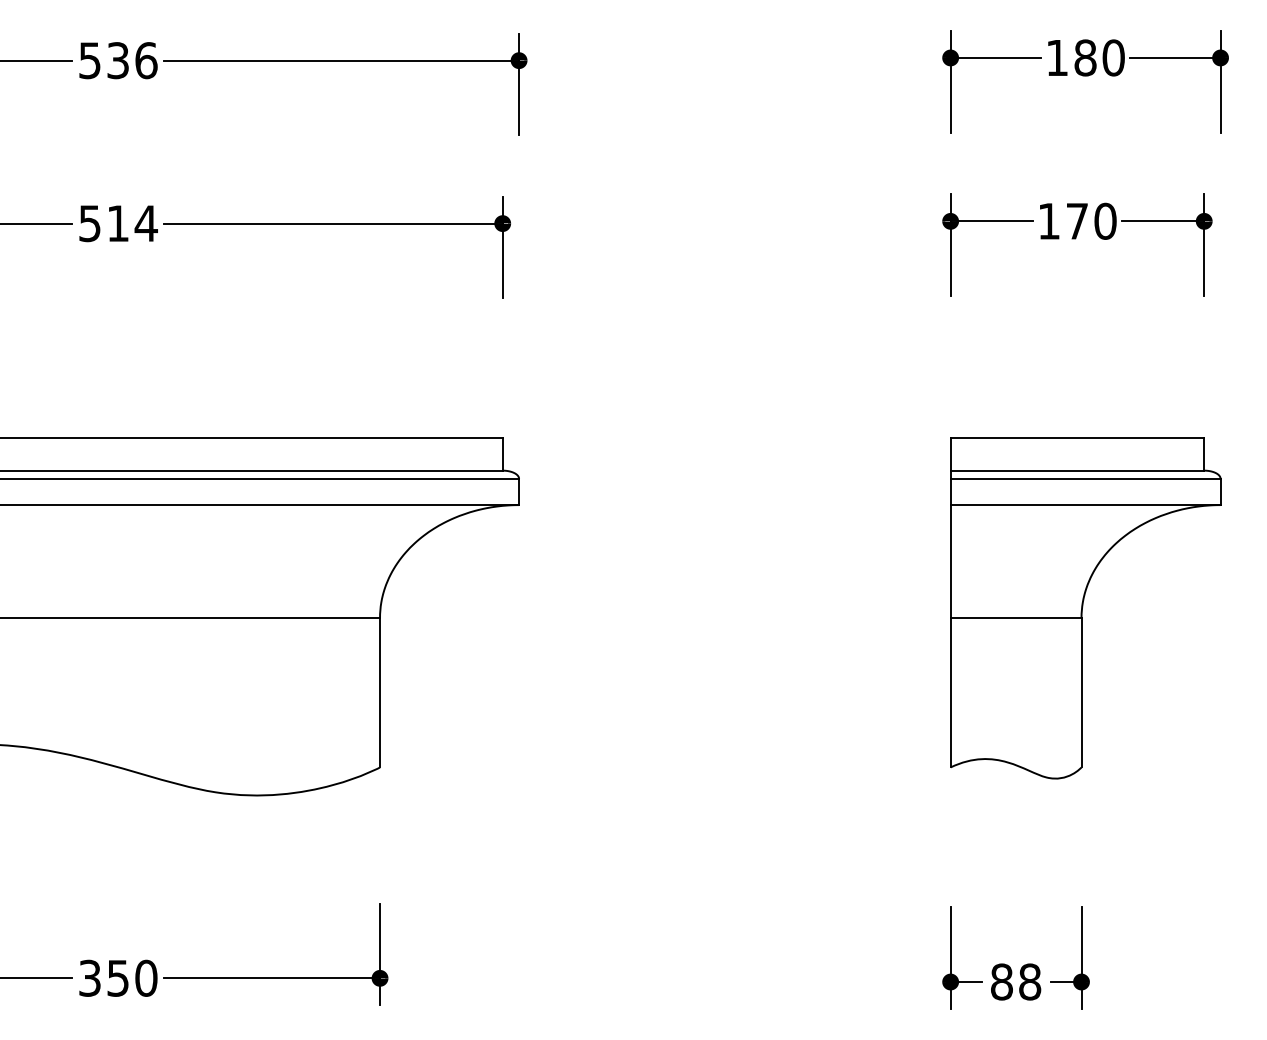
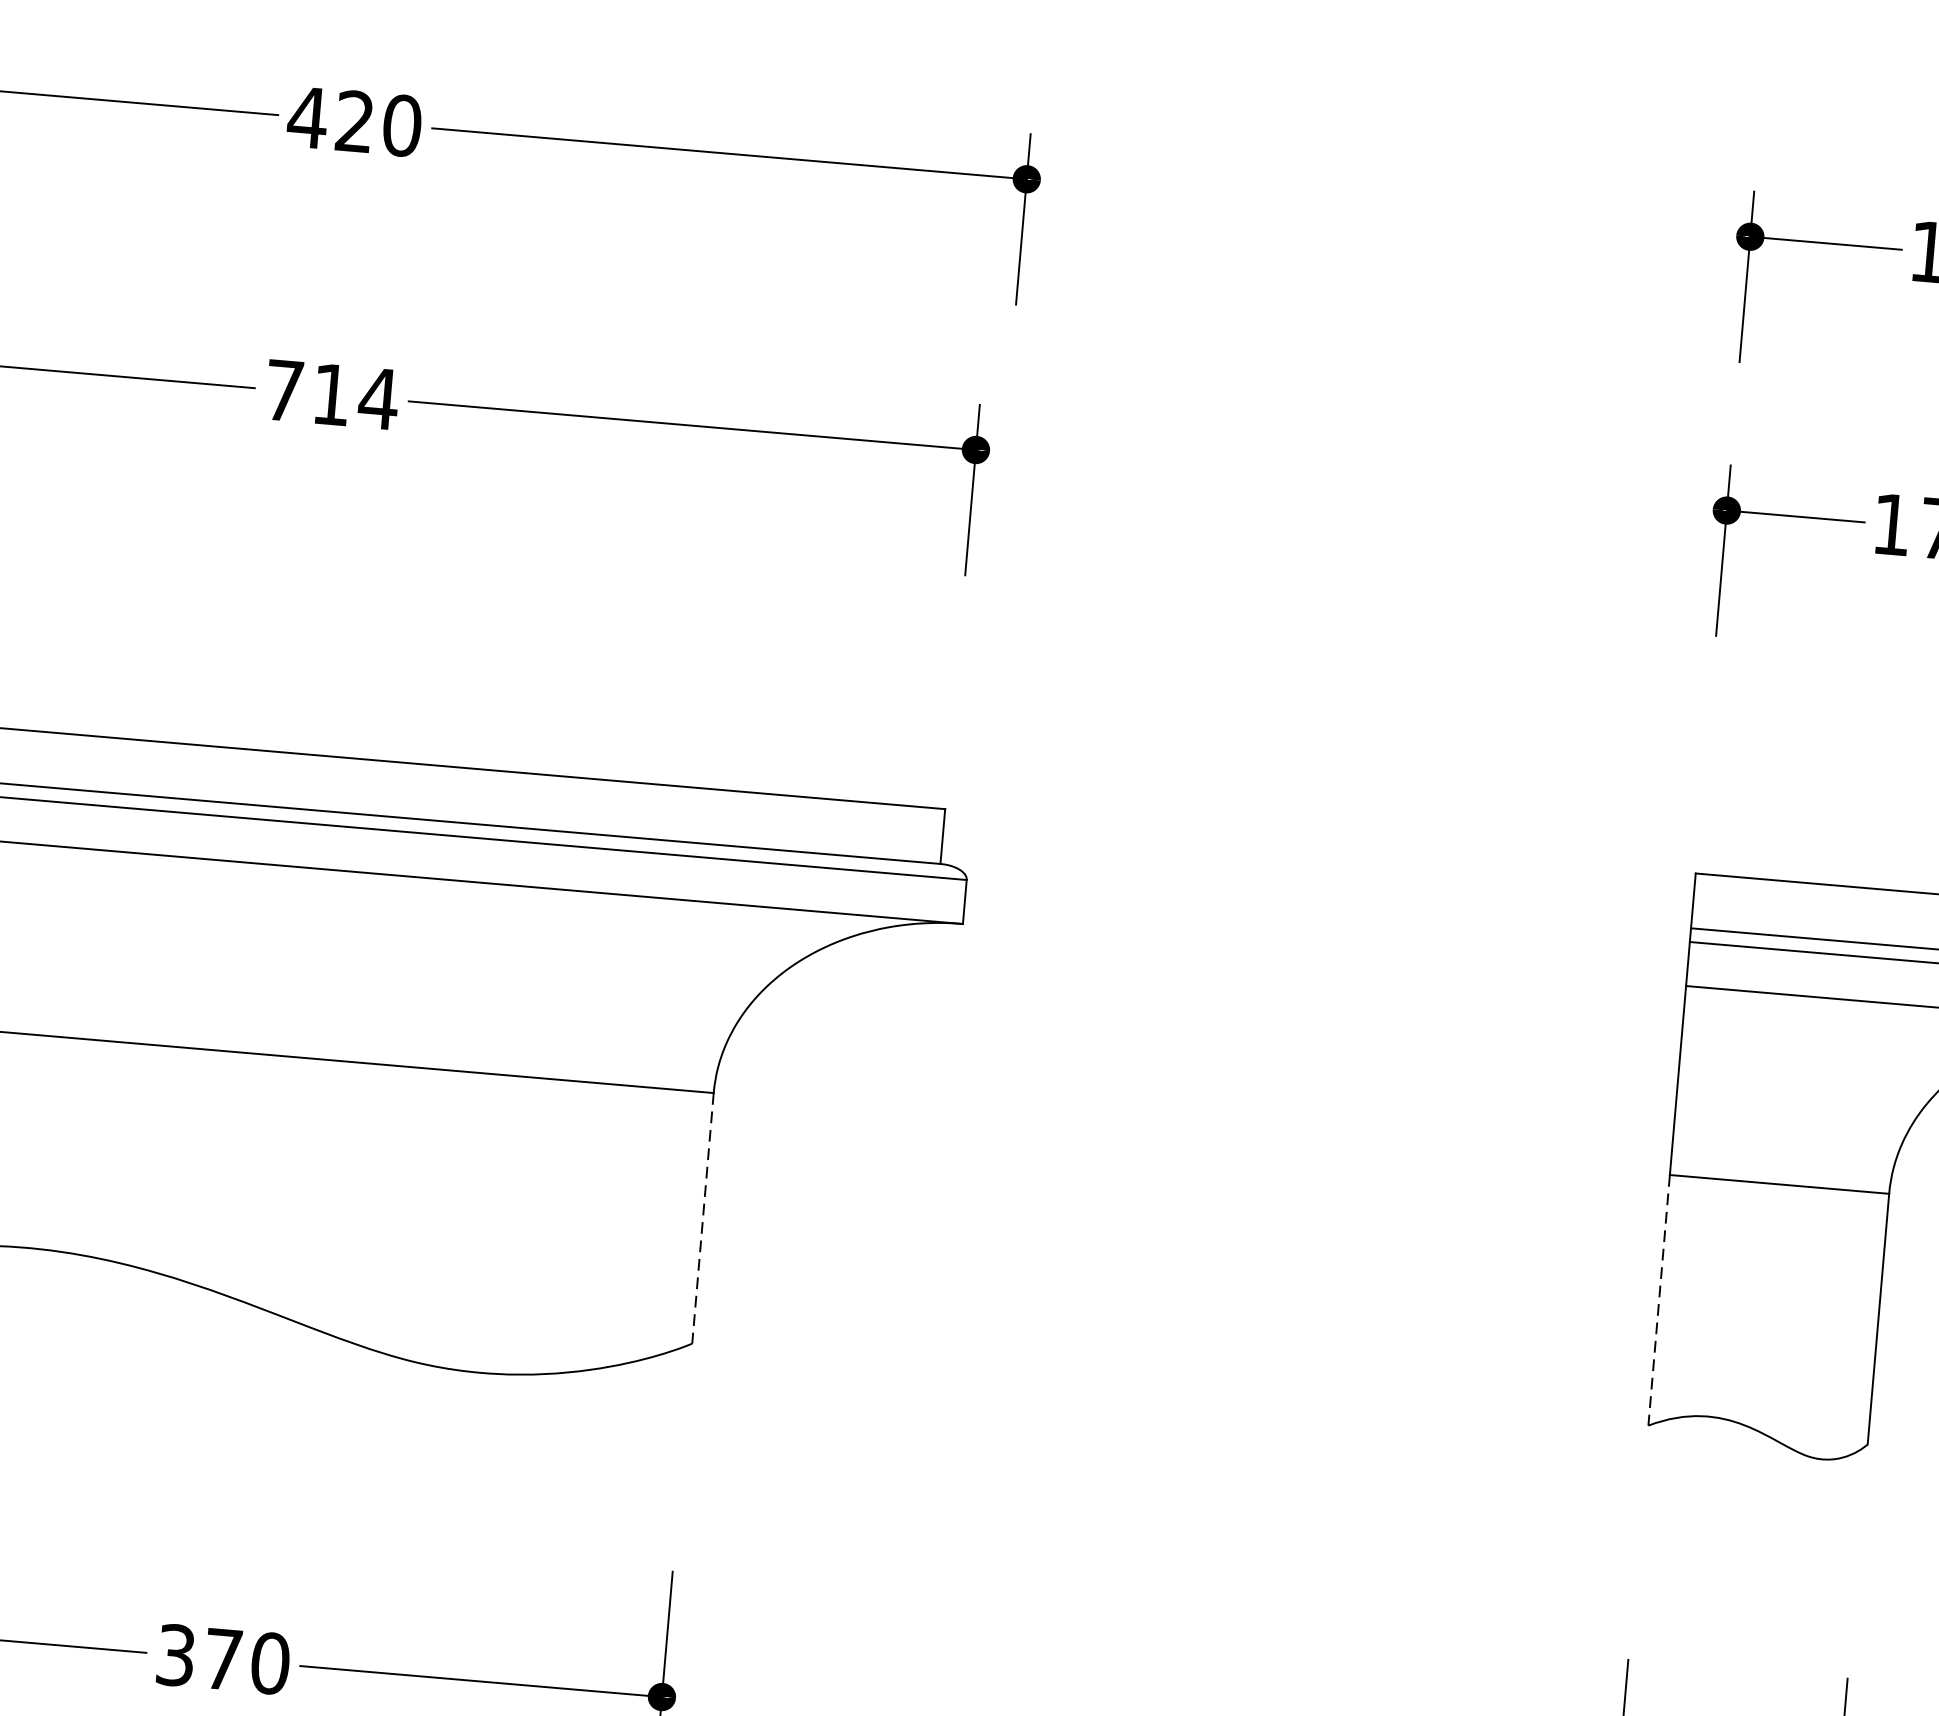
text: (117, 60) -> (353, 121), 536 -> 420
text: (89, 223) -> (283, 390), 514 -> 714
line: (380, 692) -> (703, 1218), solid -> dashed
line: (950, 692) -> (1658, 1300), solid -> dashed
text: (117, 978) -> (222, 1659), 350 -> 370

